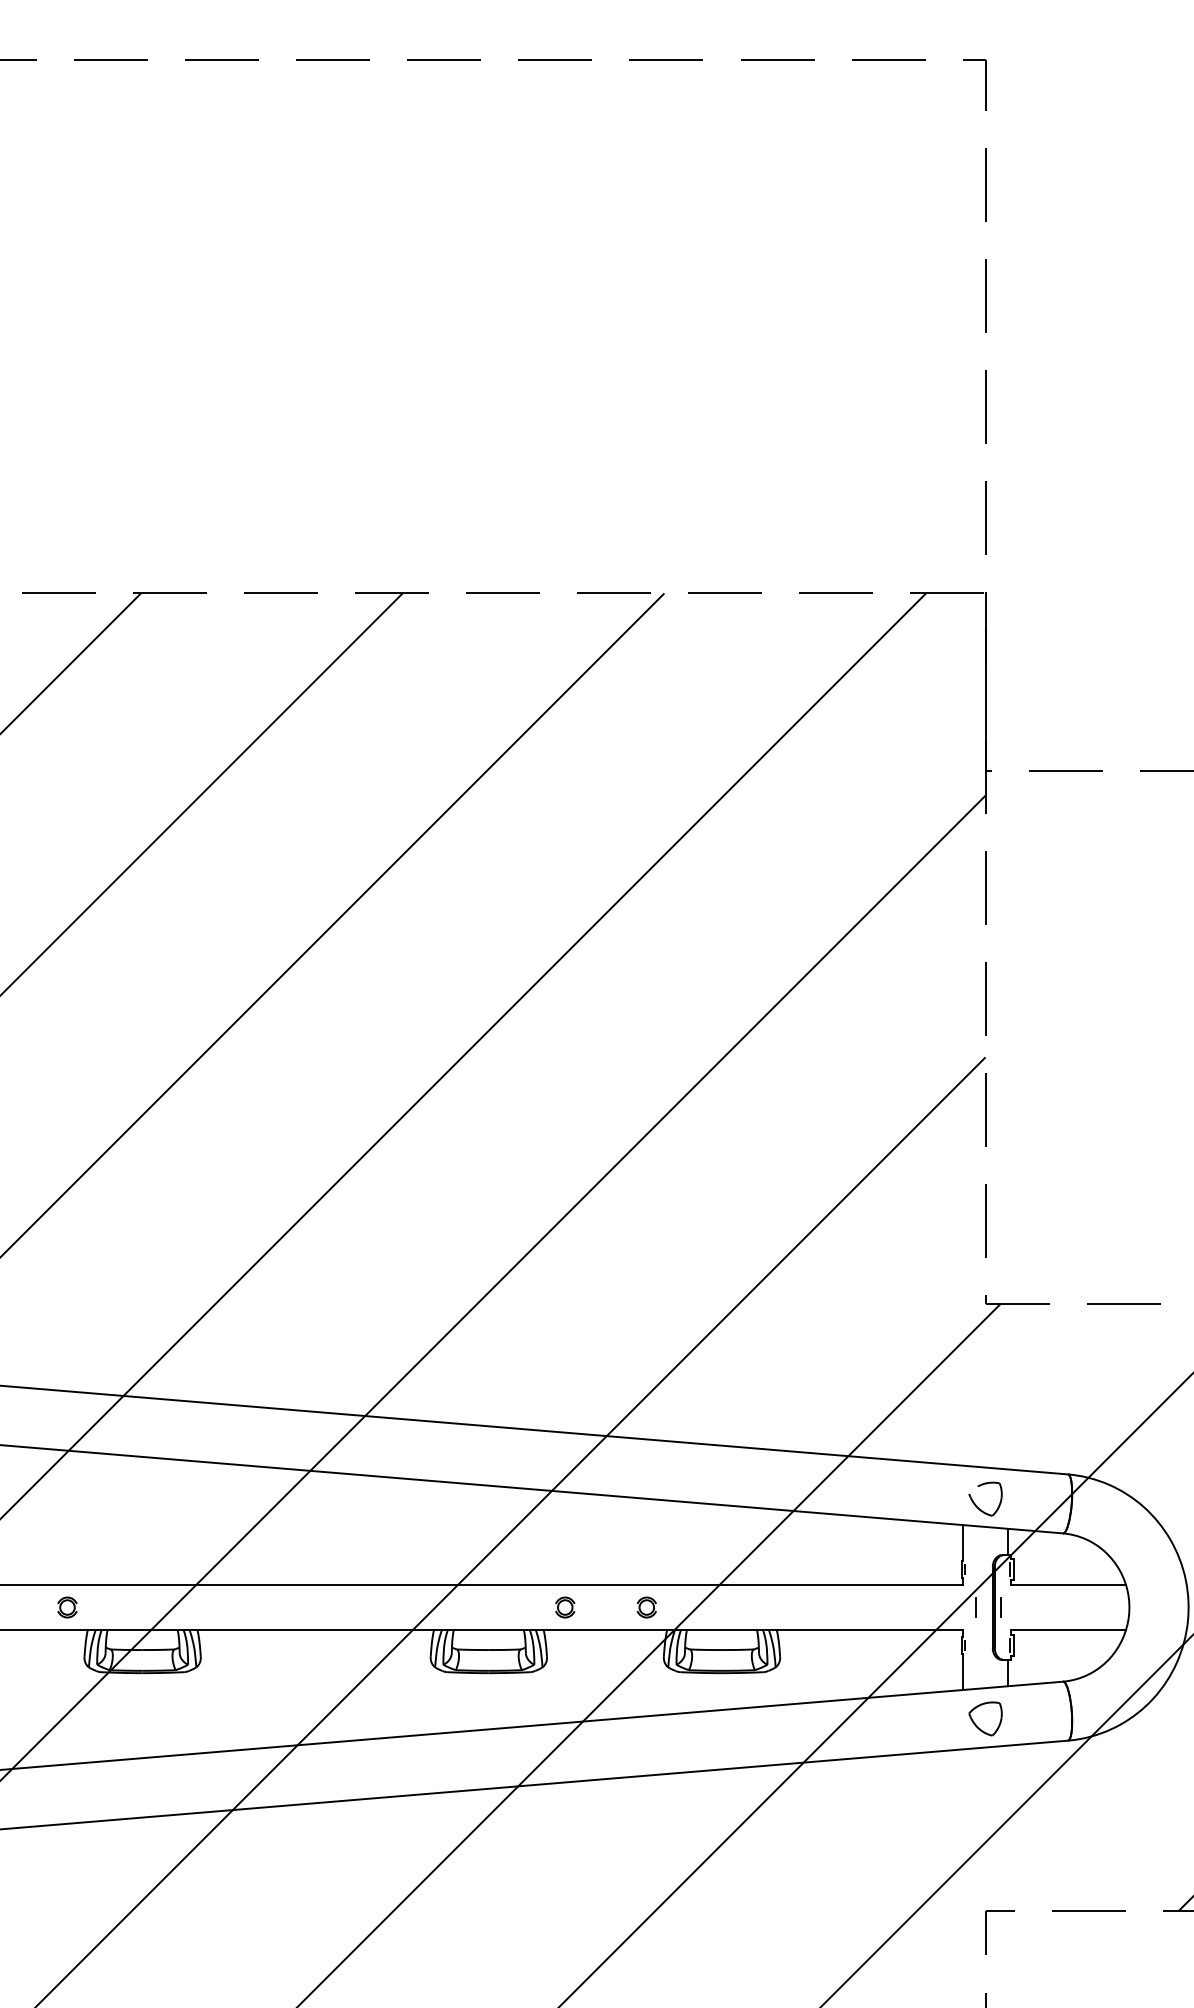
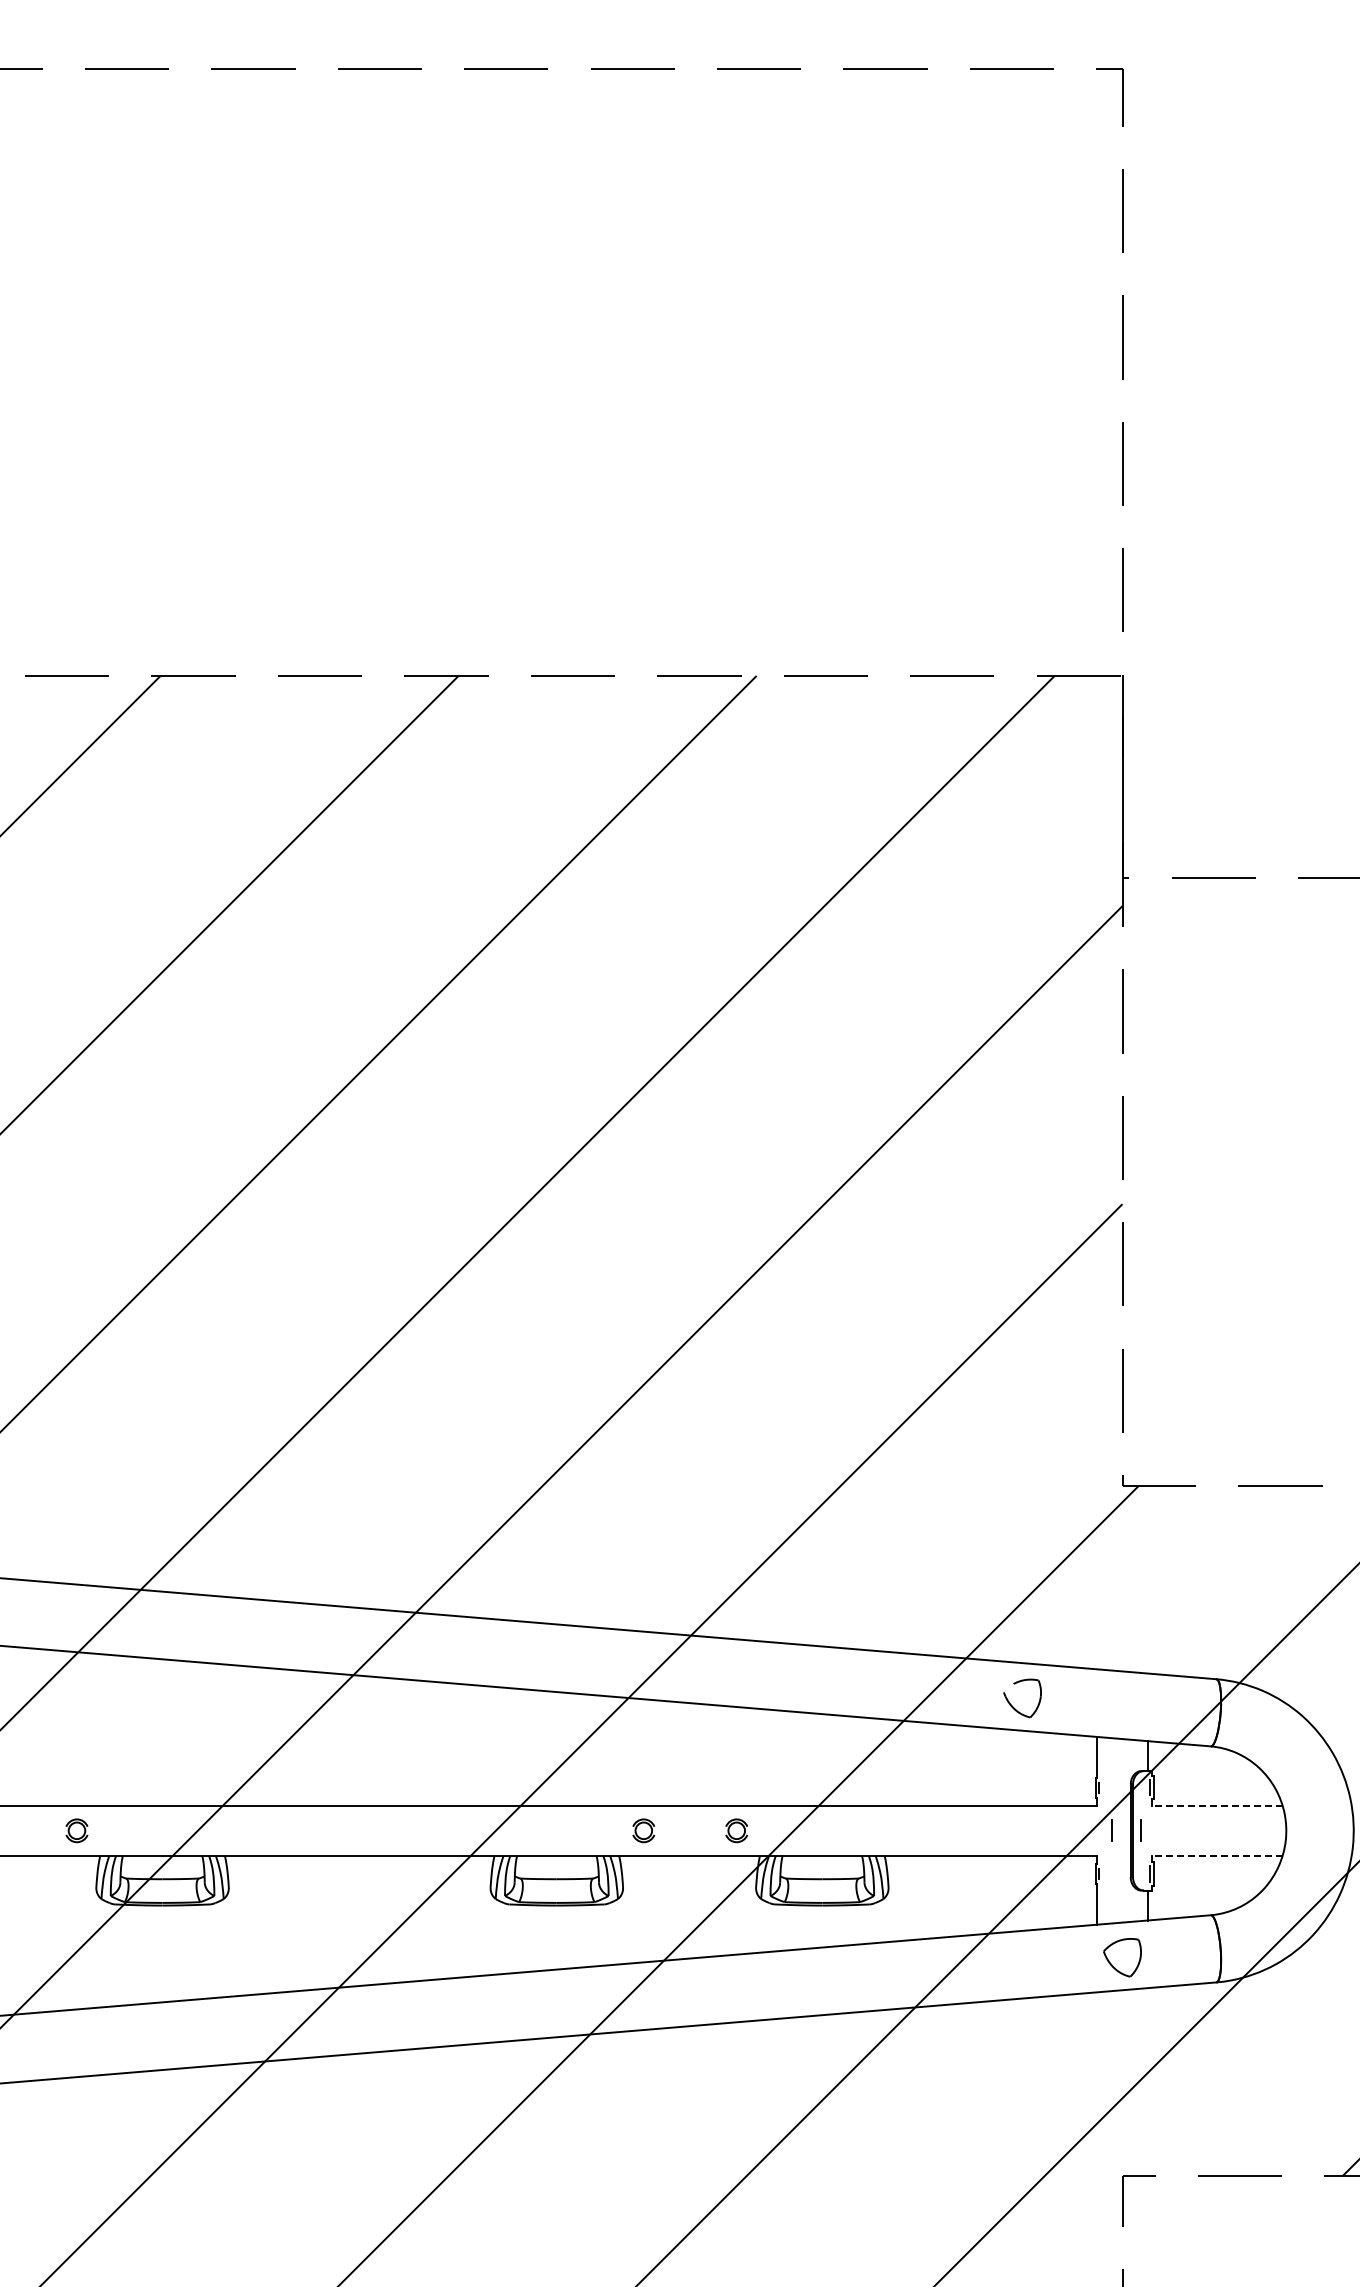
part: (977, 1506) -> (1013, 1706), moved
line: (1068, 1585) -> (1216, 1805), solid -> dashed
line: (1068, 1630) -> (1216, 1856), solid -> dashed

